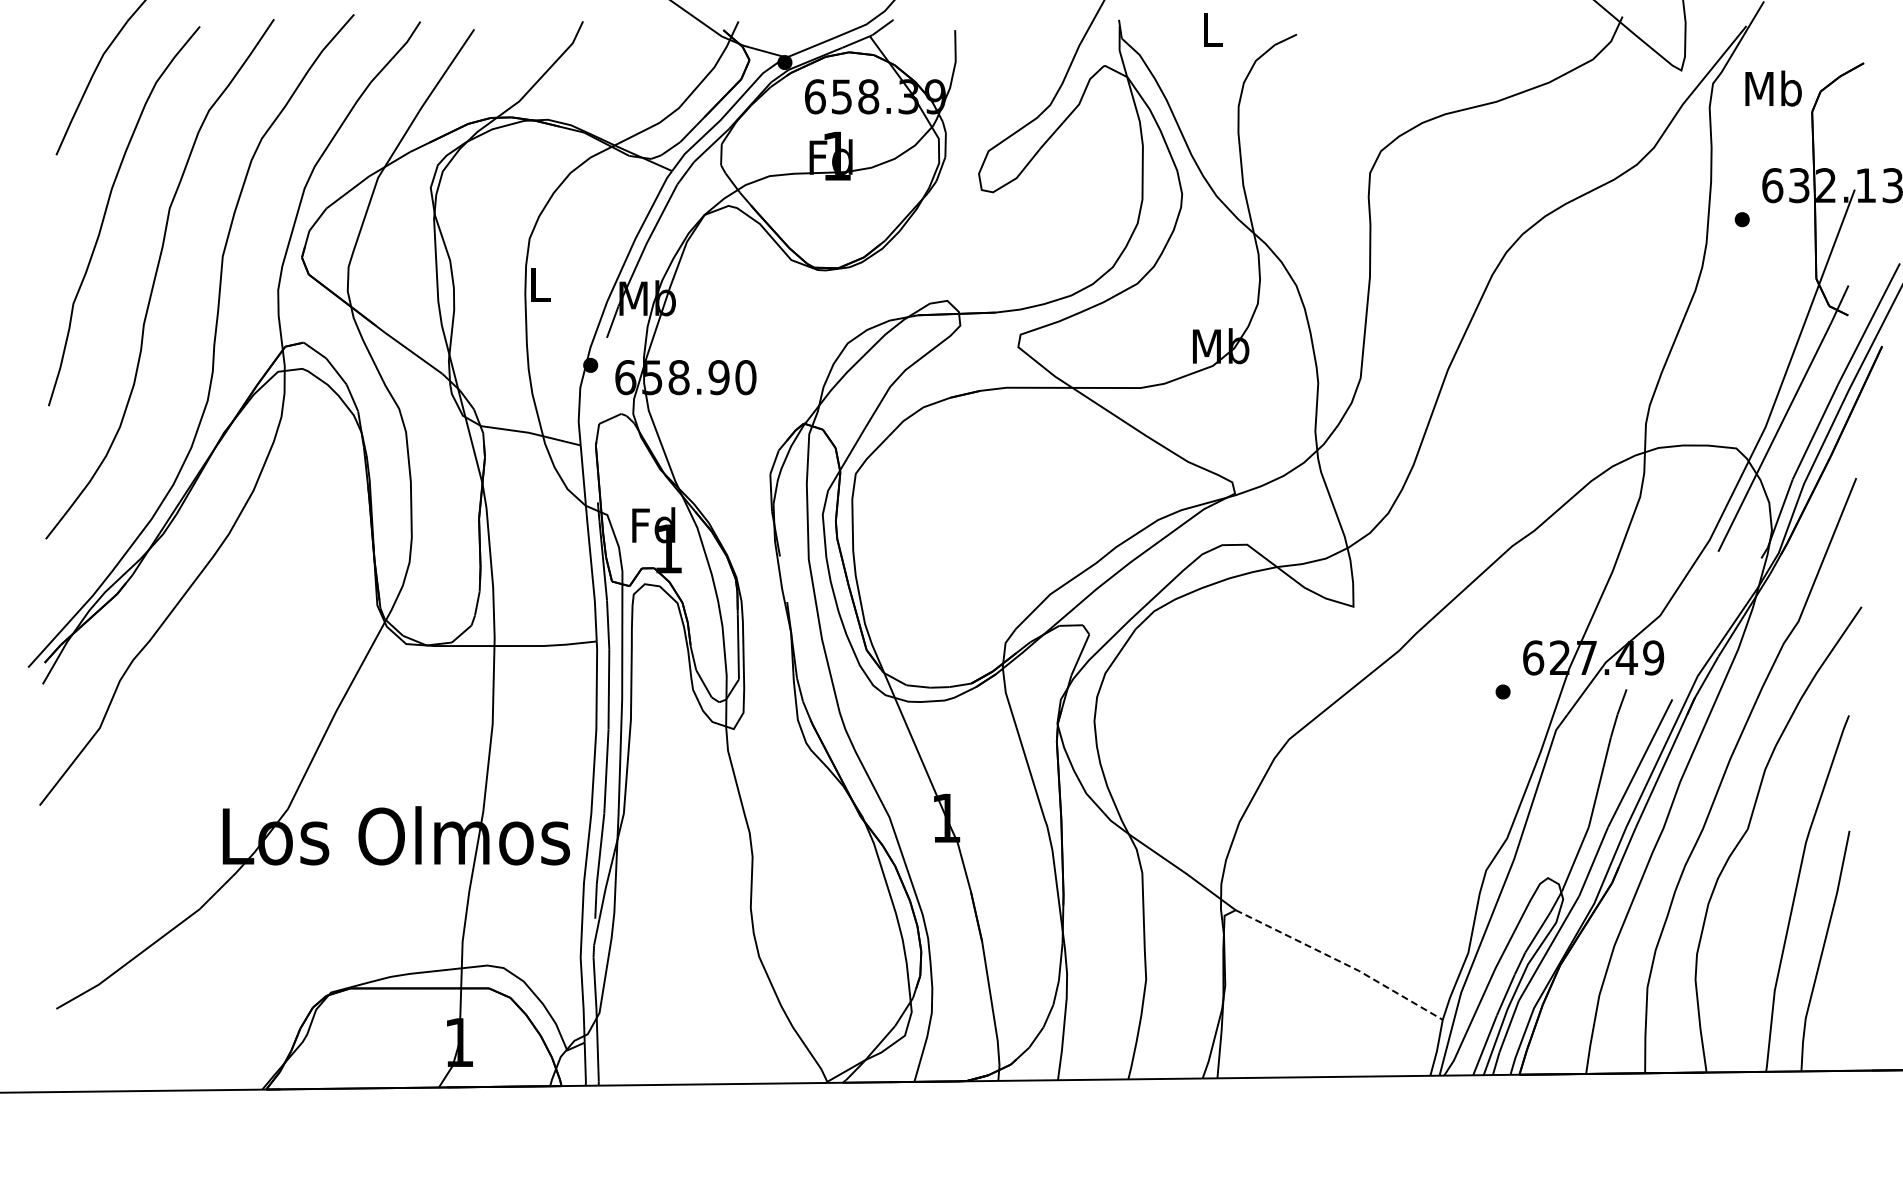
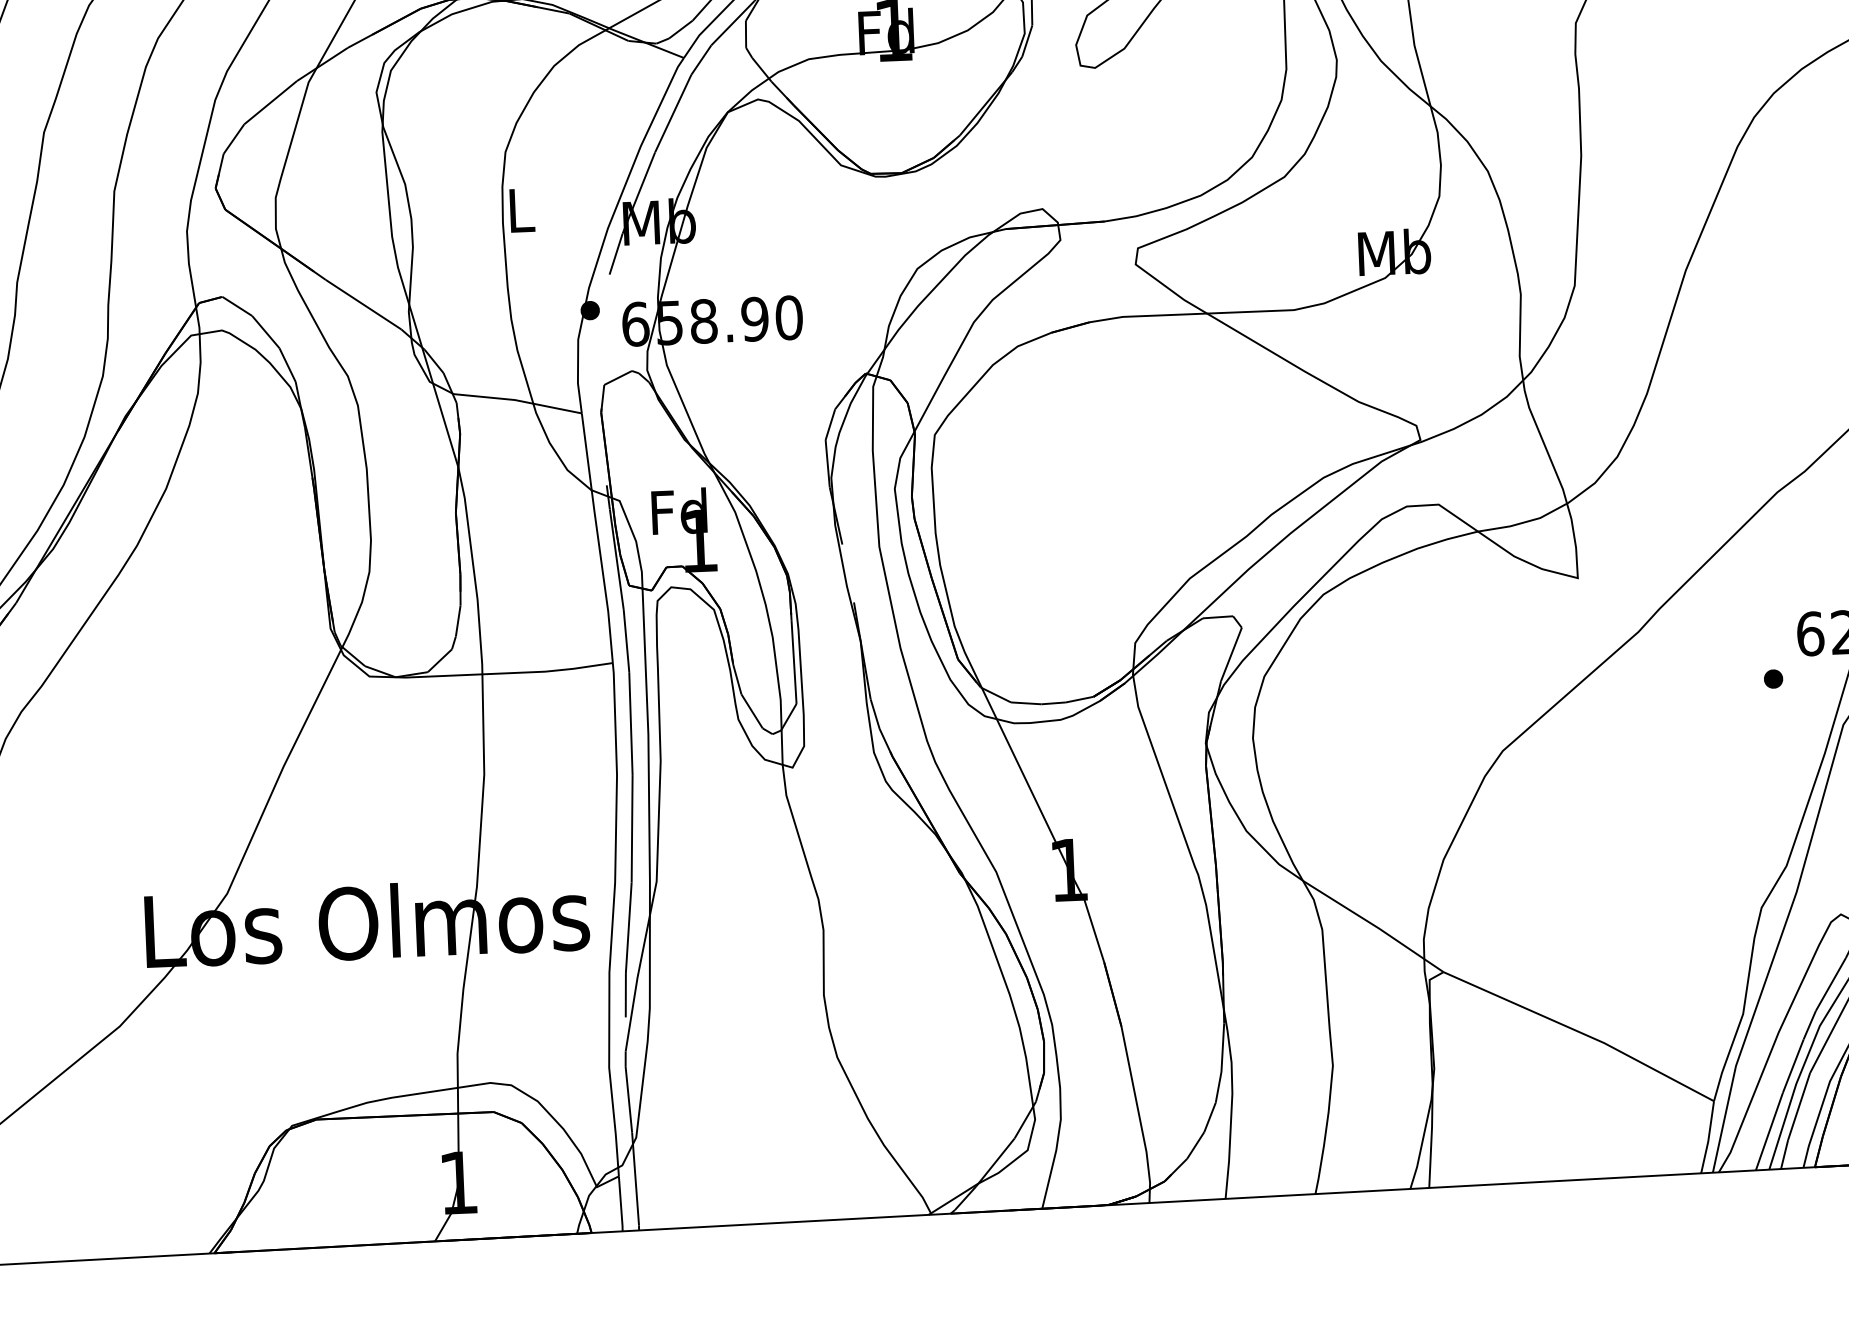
line: (1341, 962) -> (1581, 1033), dashed -> solid

